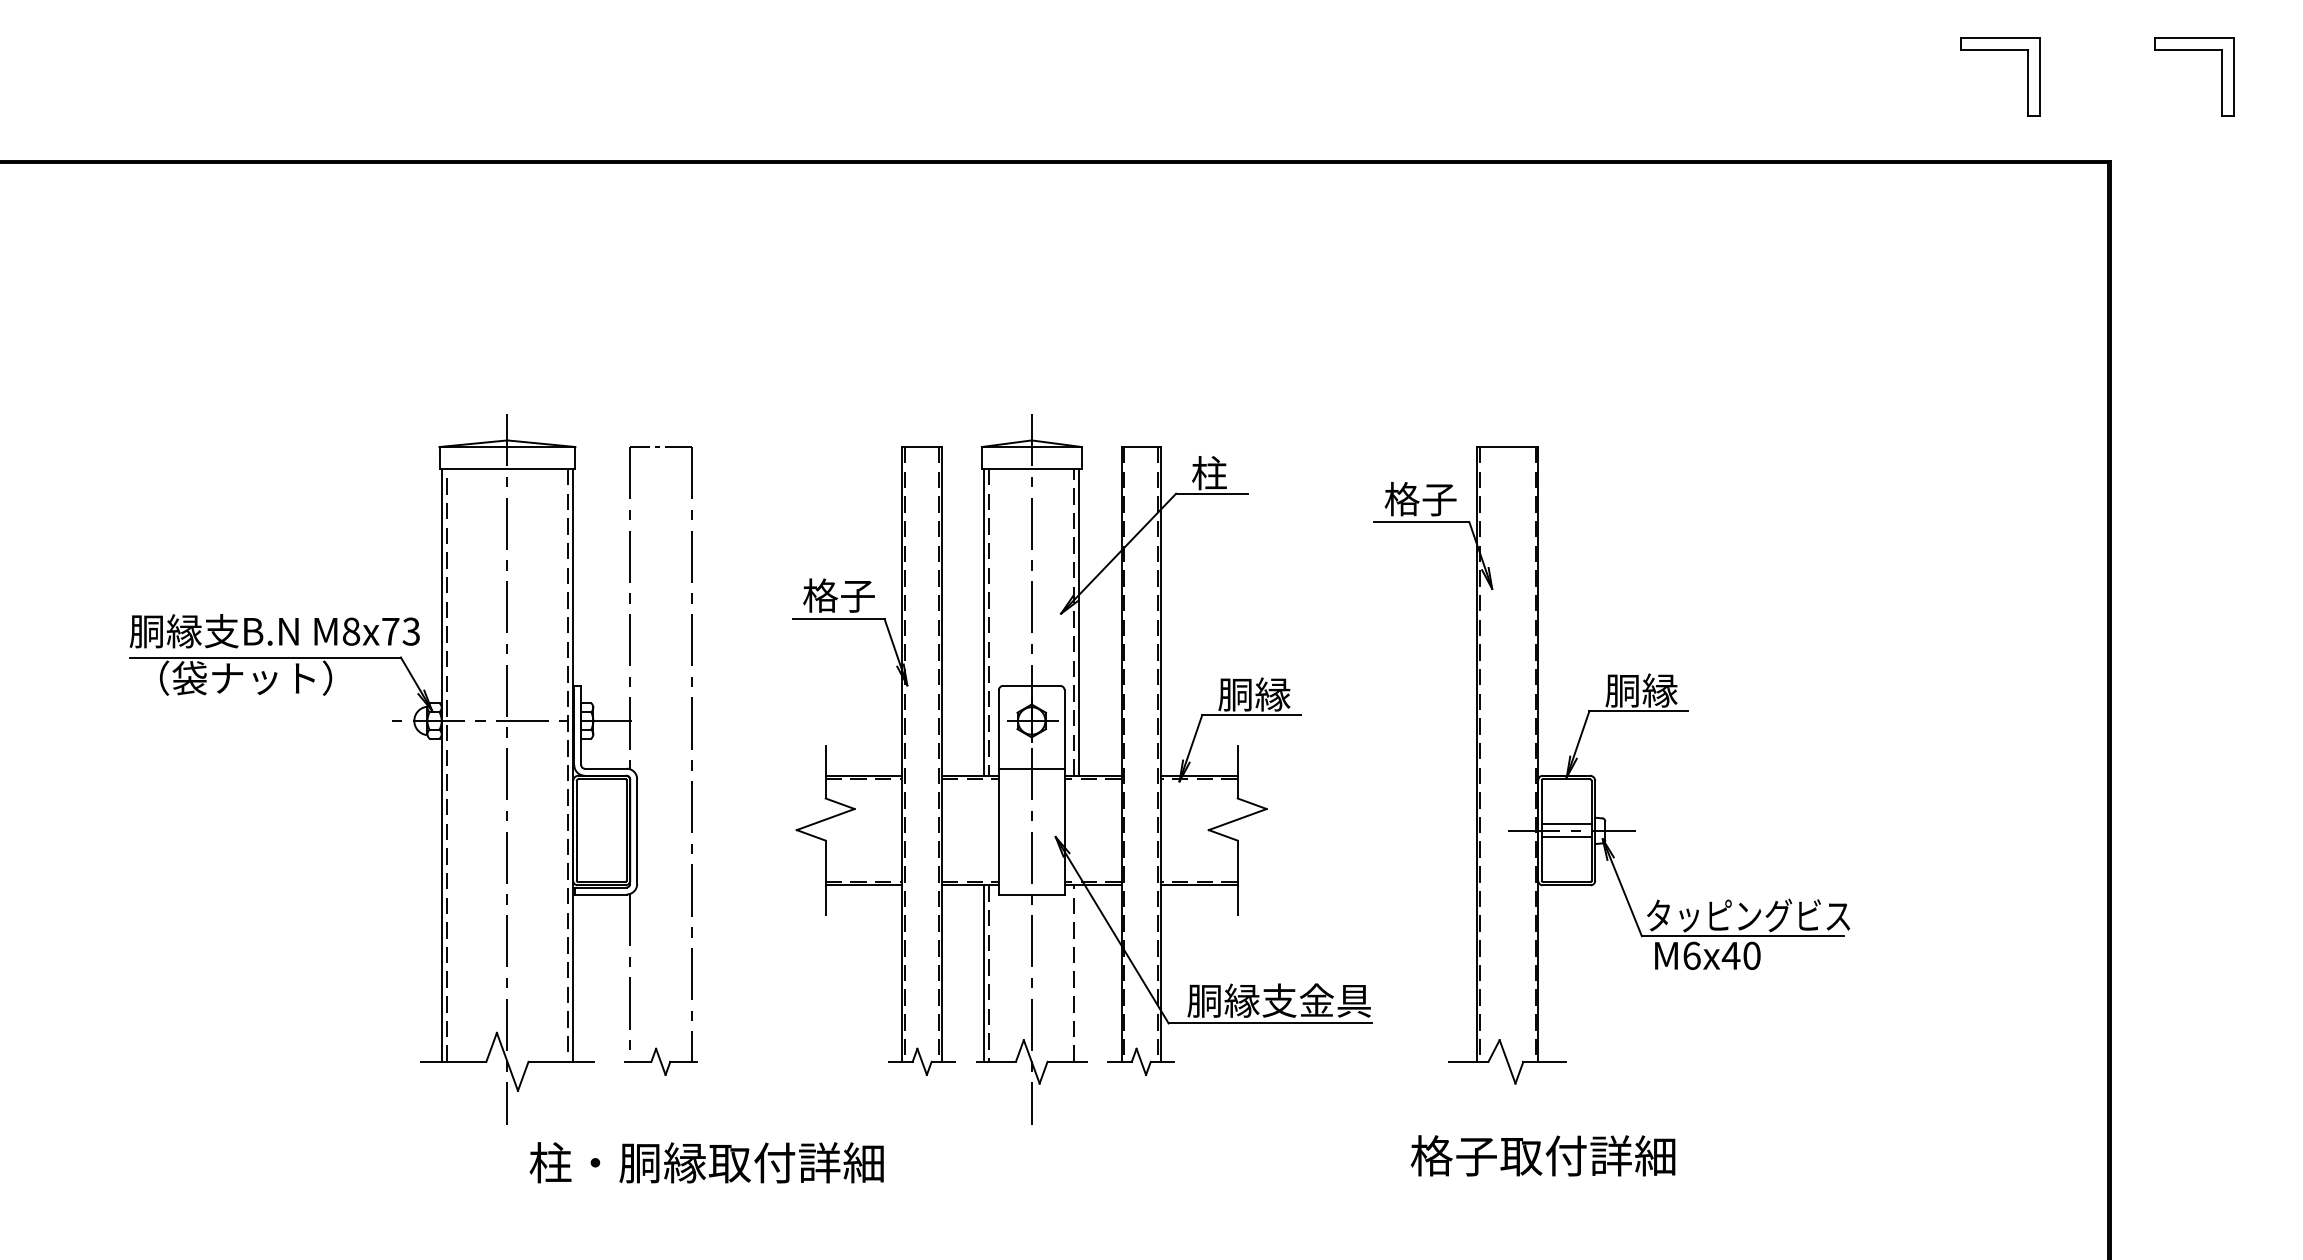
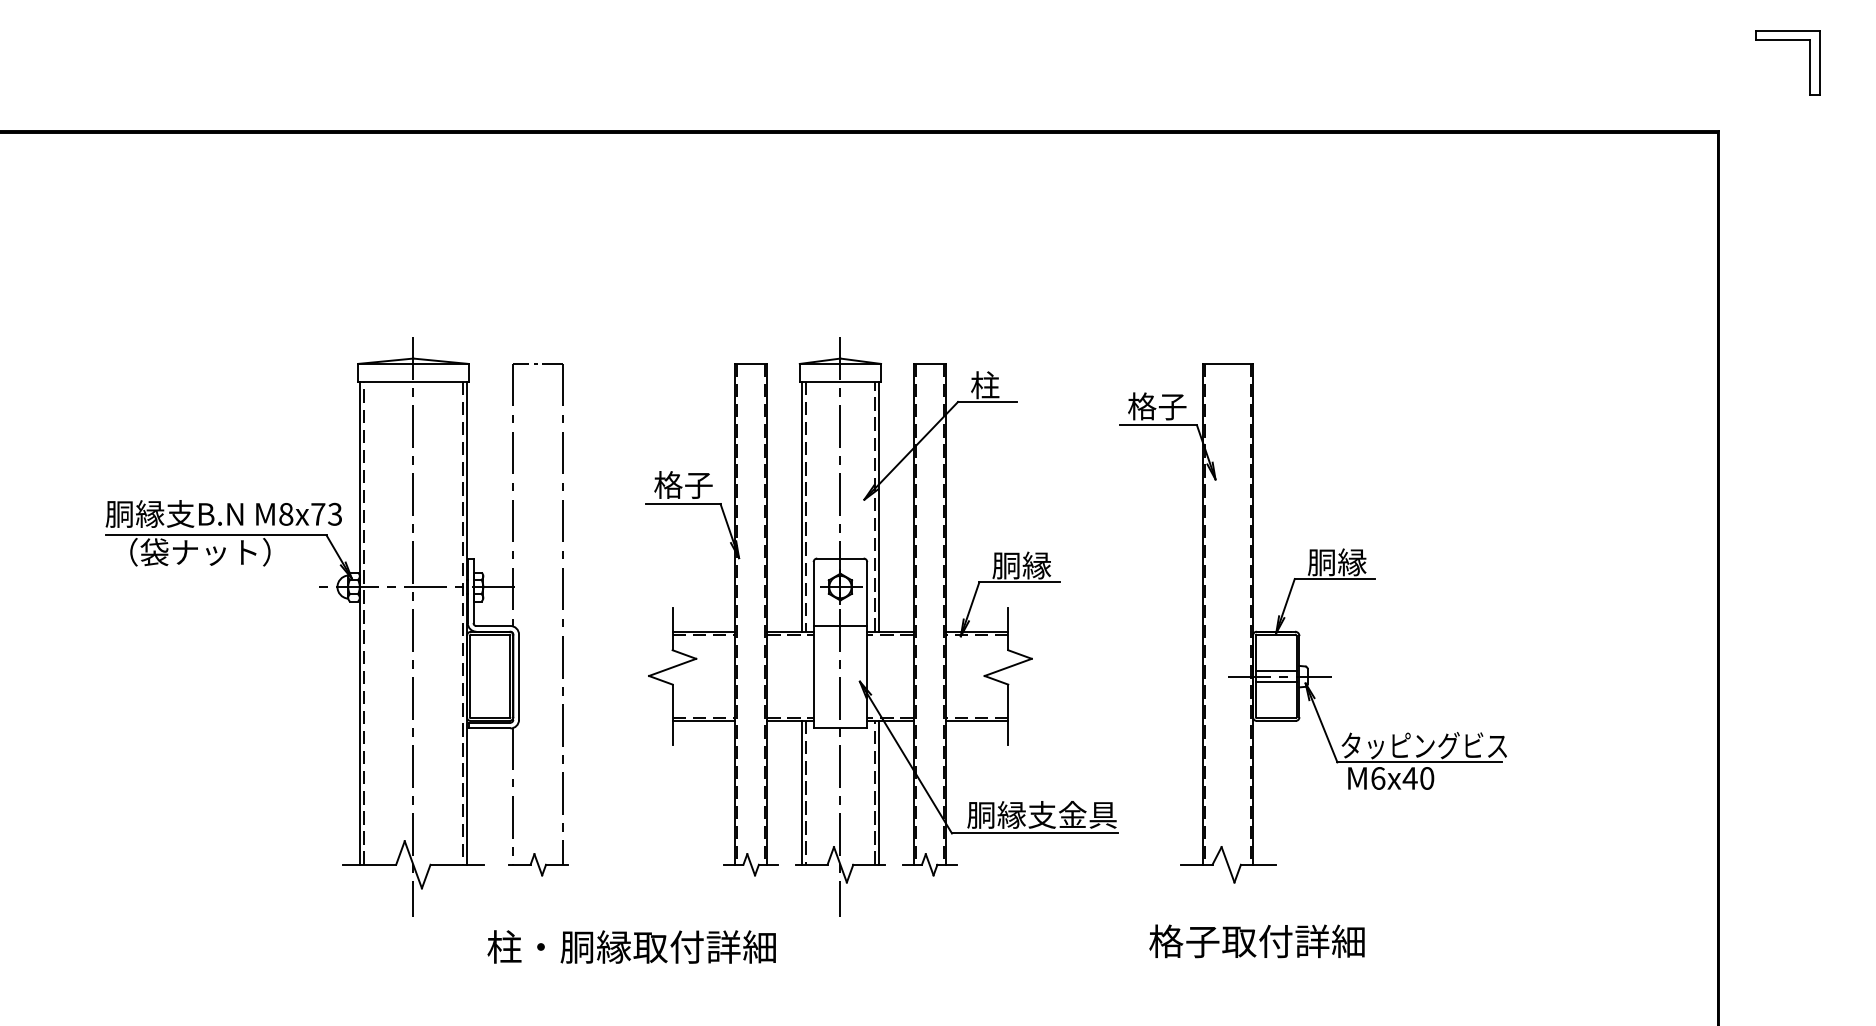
part: (2000, 49) -> (1629, 40), removed
line: (1079, 973) -> (879, 792), added
text: (706, 1162) -> (631, 946), moved

